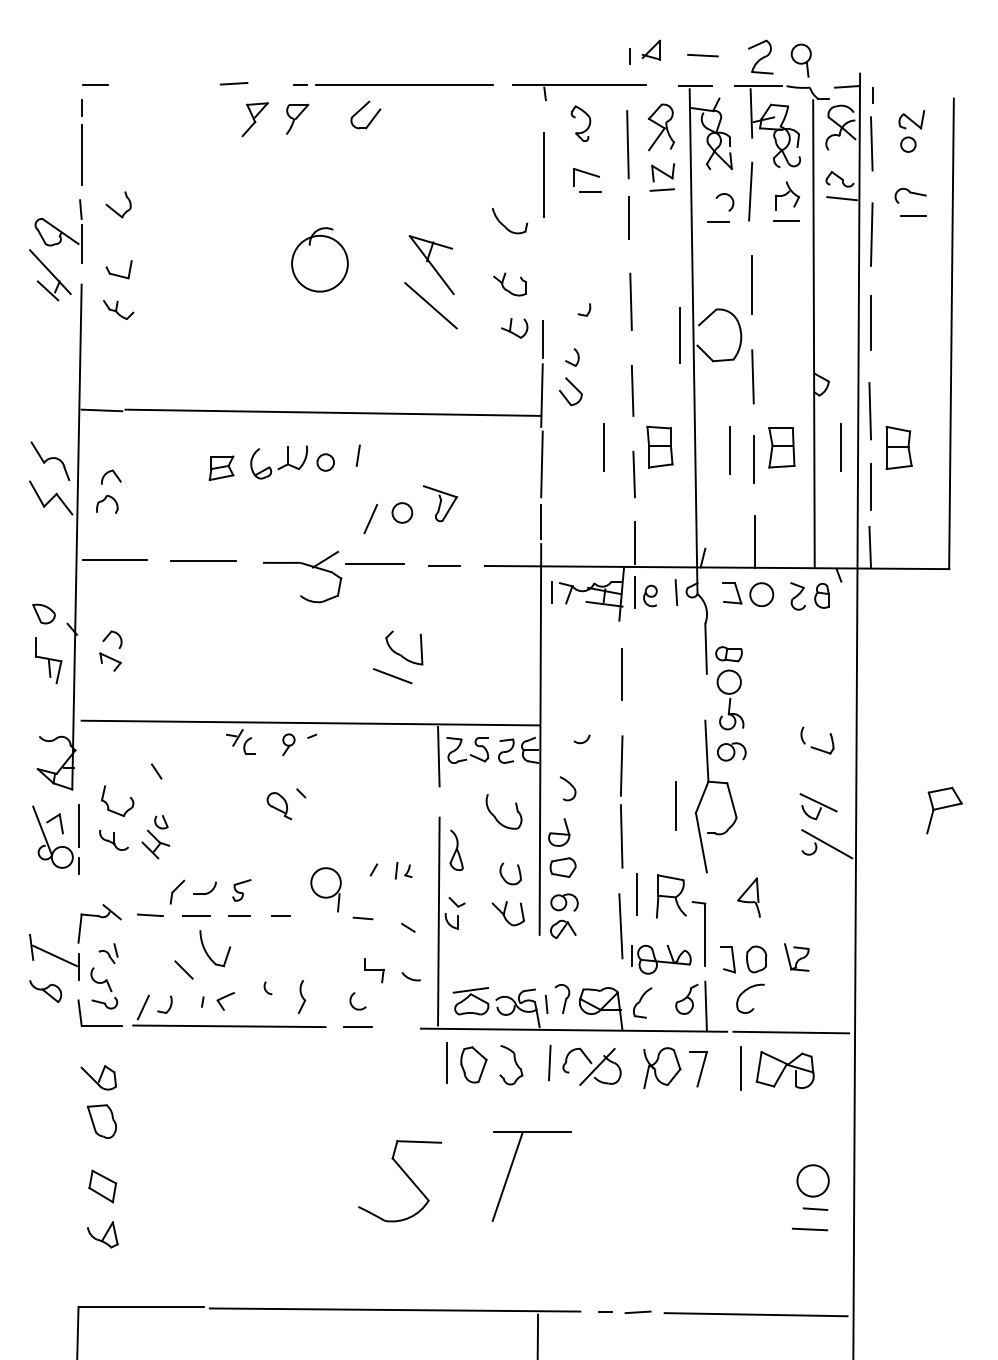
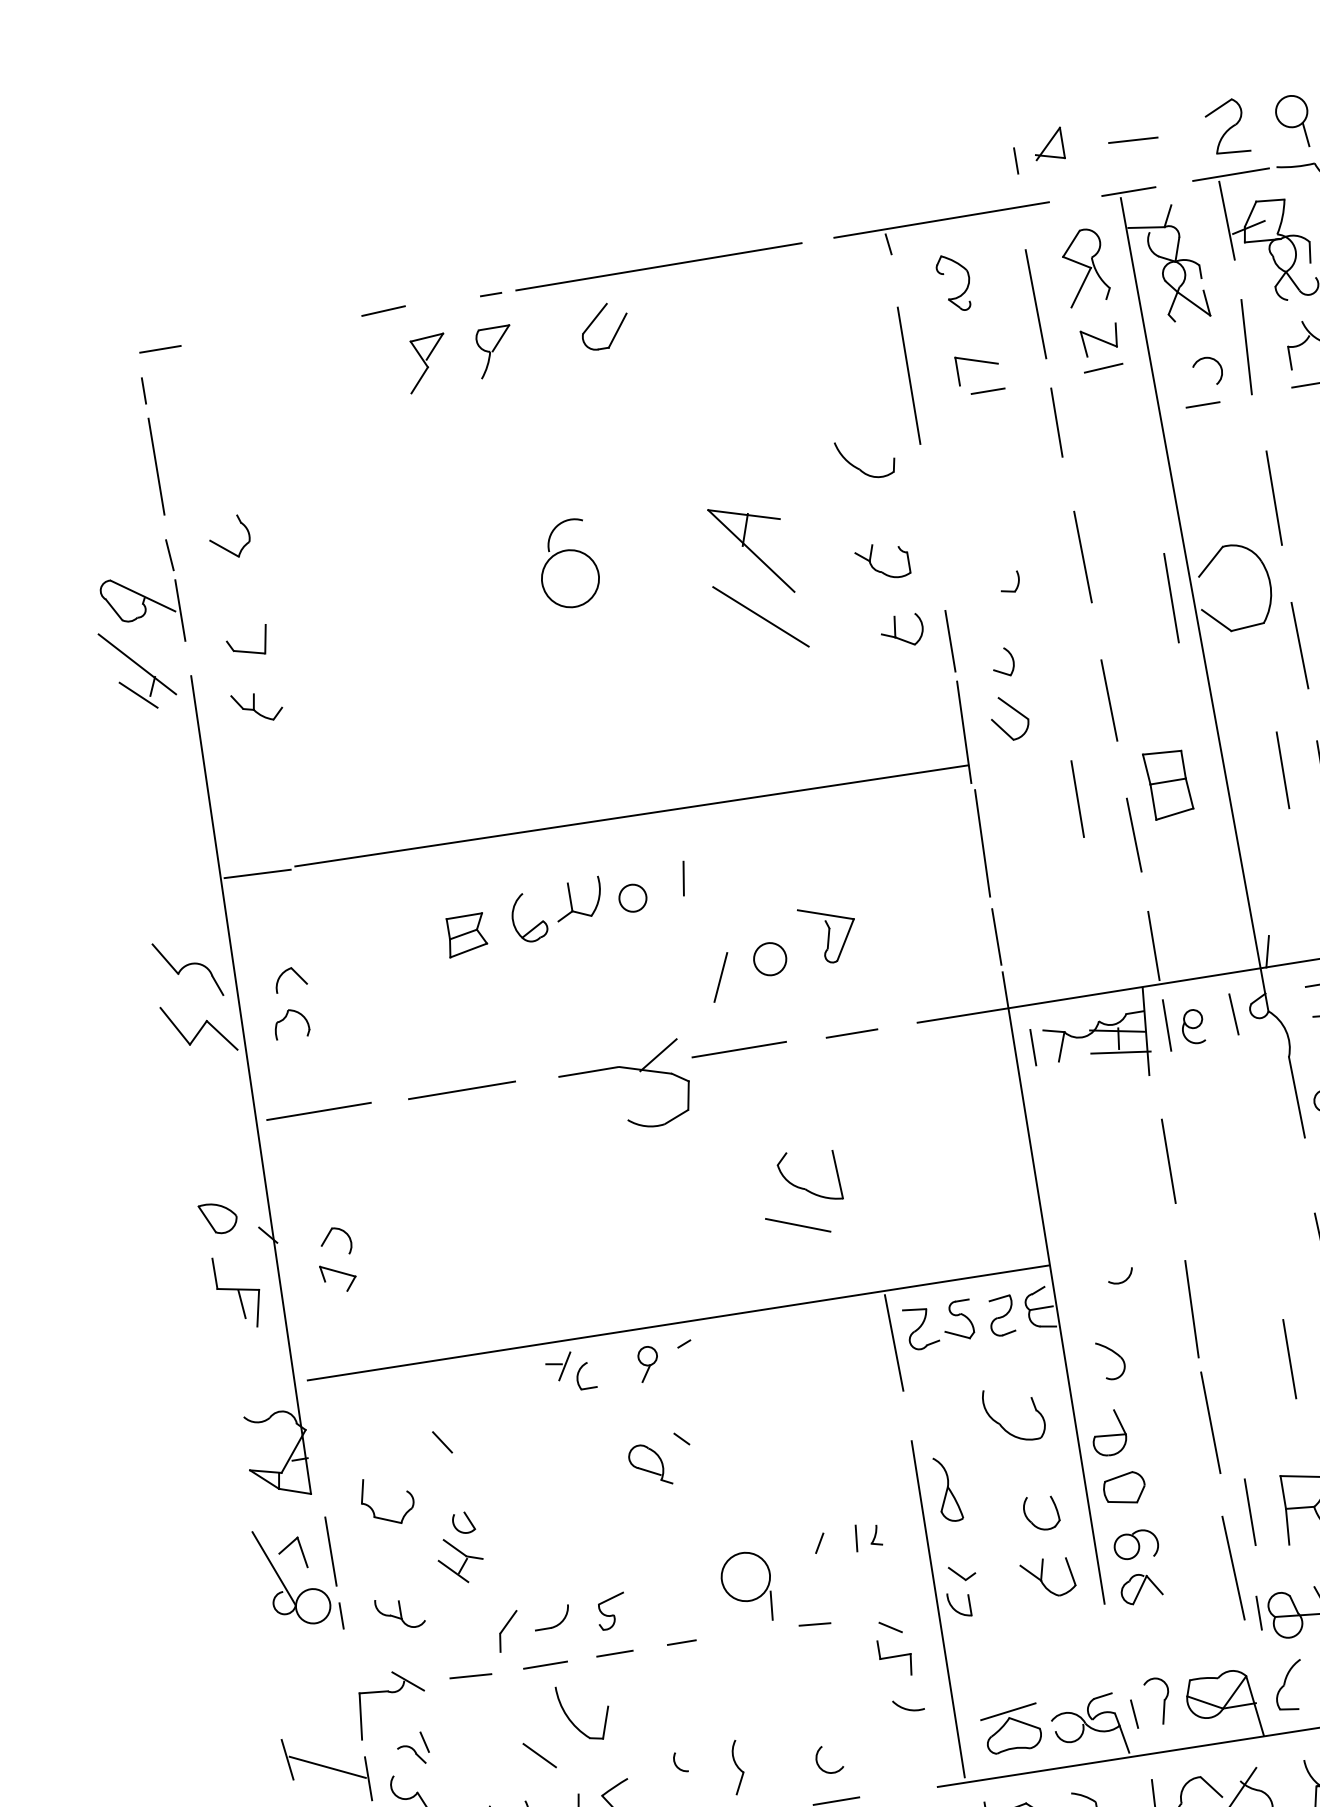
circle: (319, 263) -> (569, 578), size x0.62
part: (113, 839) -> (398, 1612), moved
part: (374, 970) -> (895, 1657), moved

